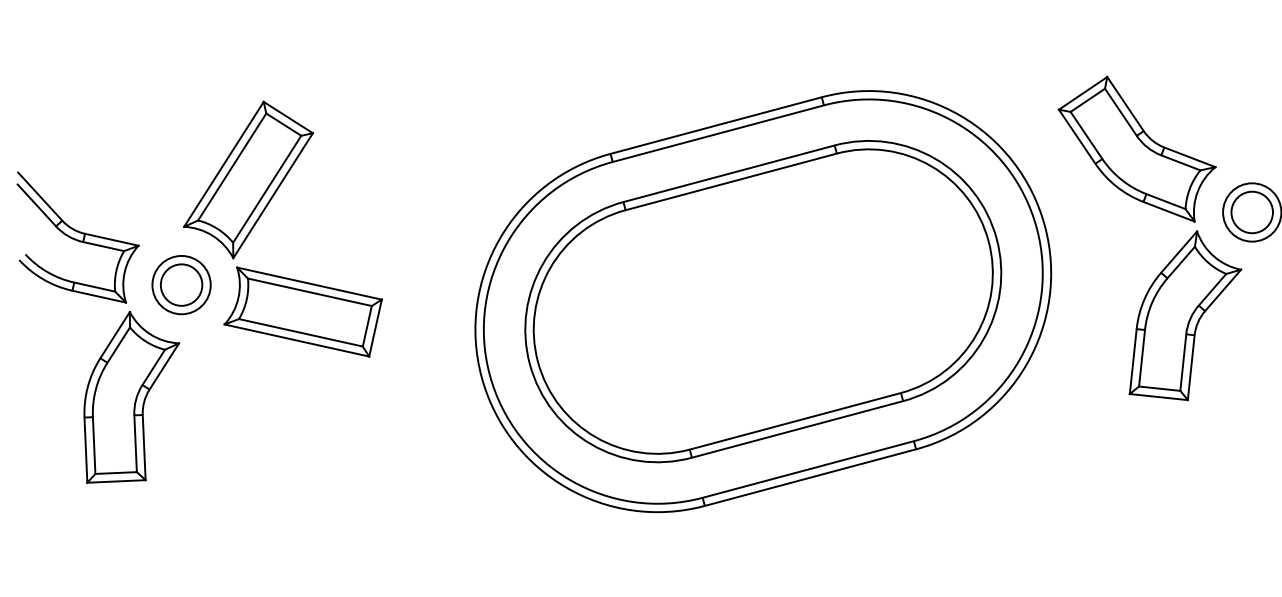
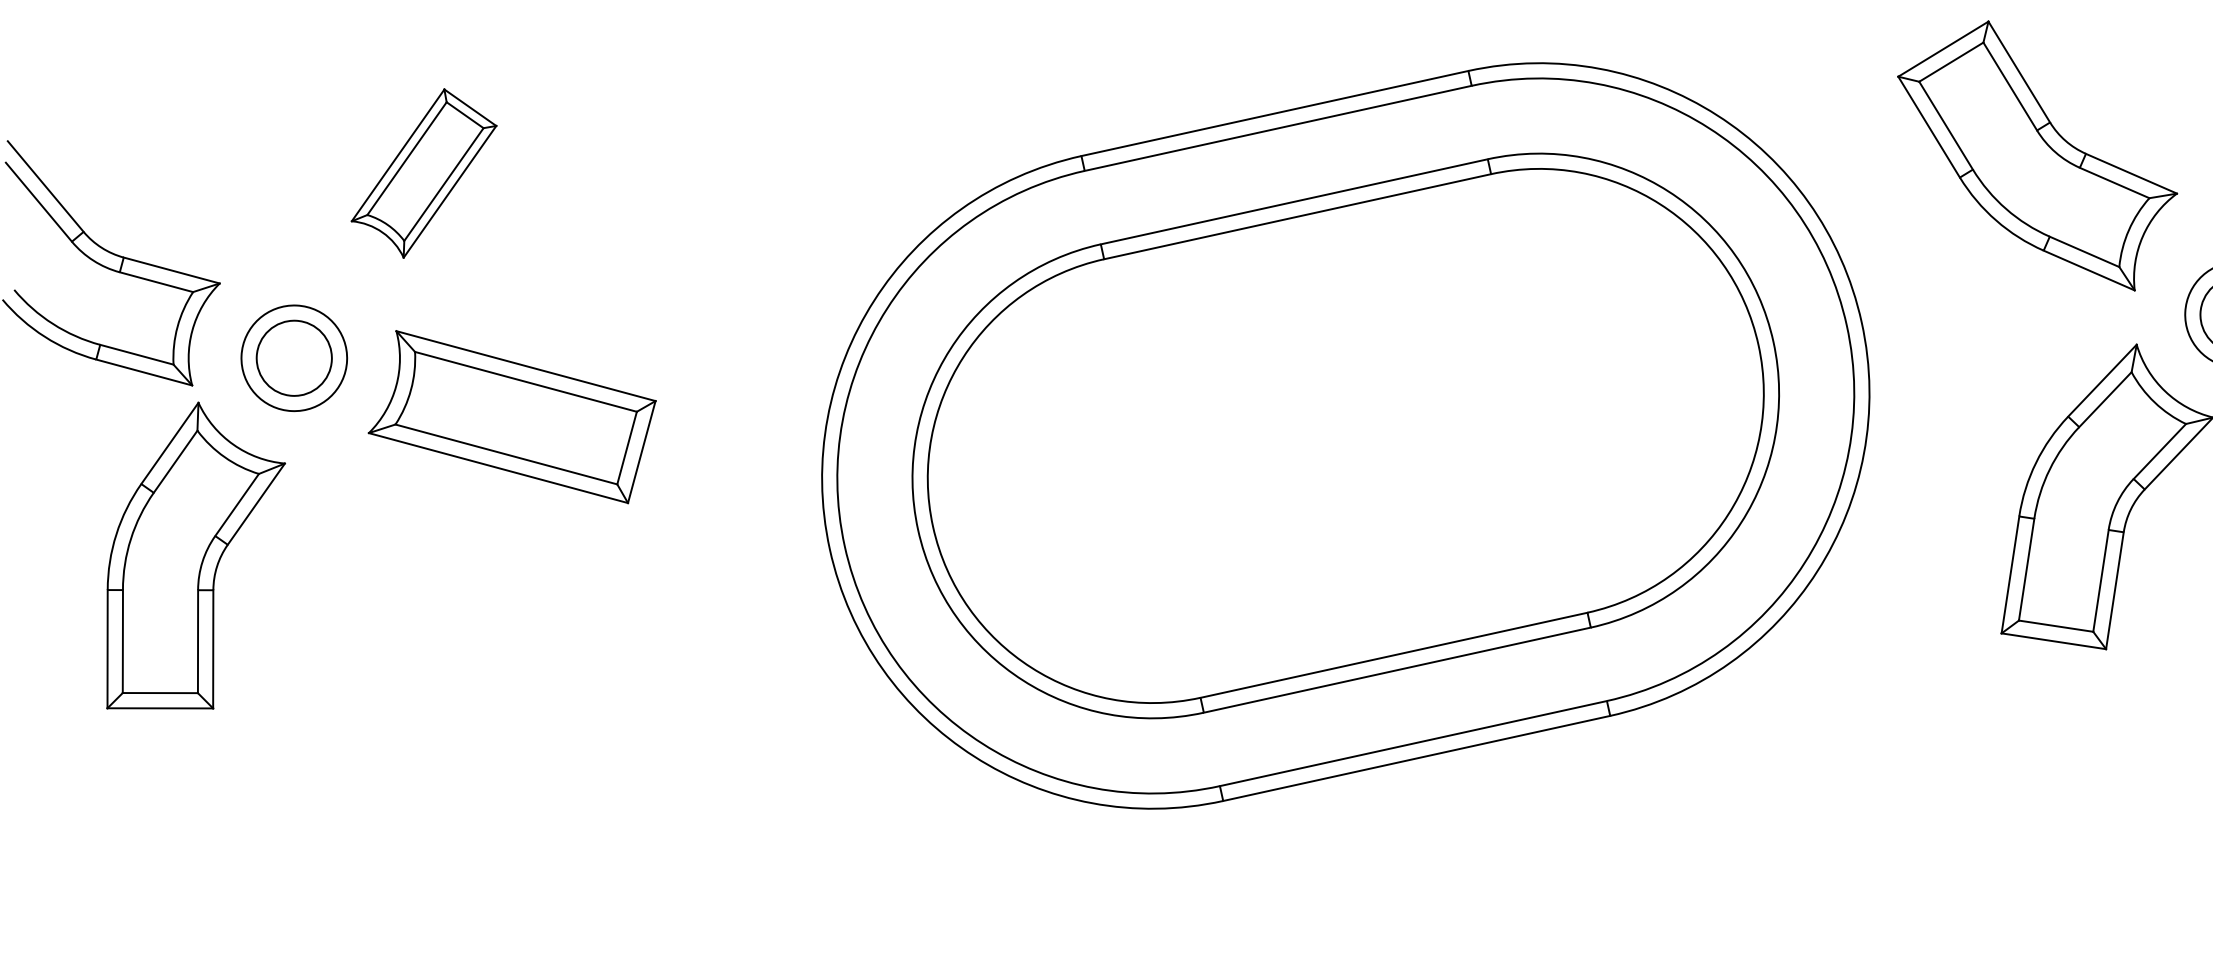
part: (1136, 148) -> (2035, 153), moved
part: (248, 179) -> (424, 172), size x0.6

